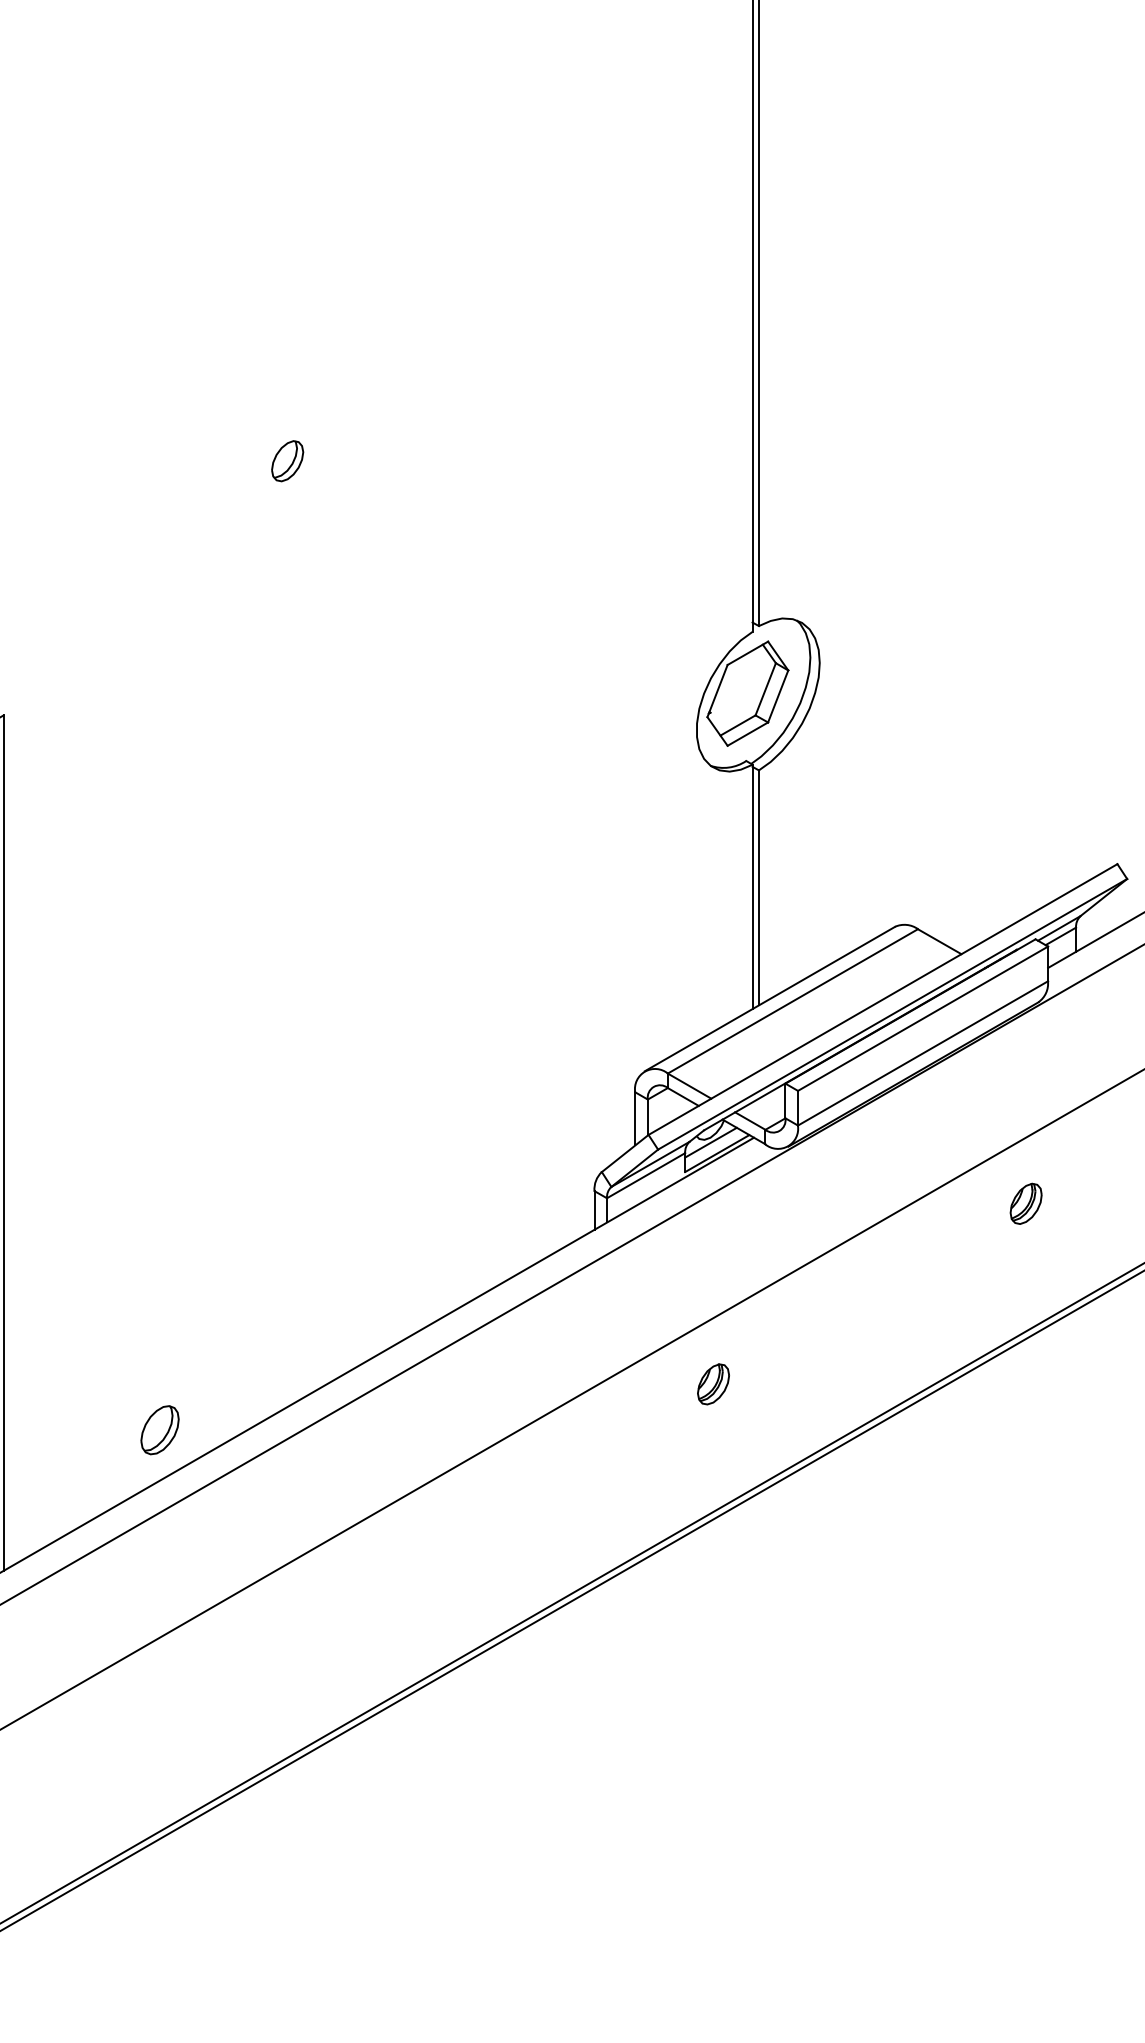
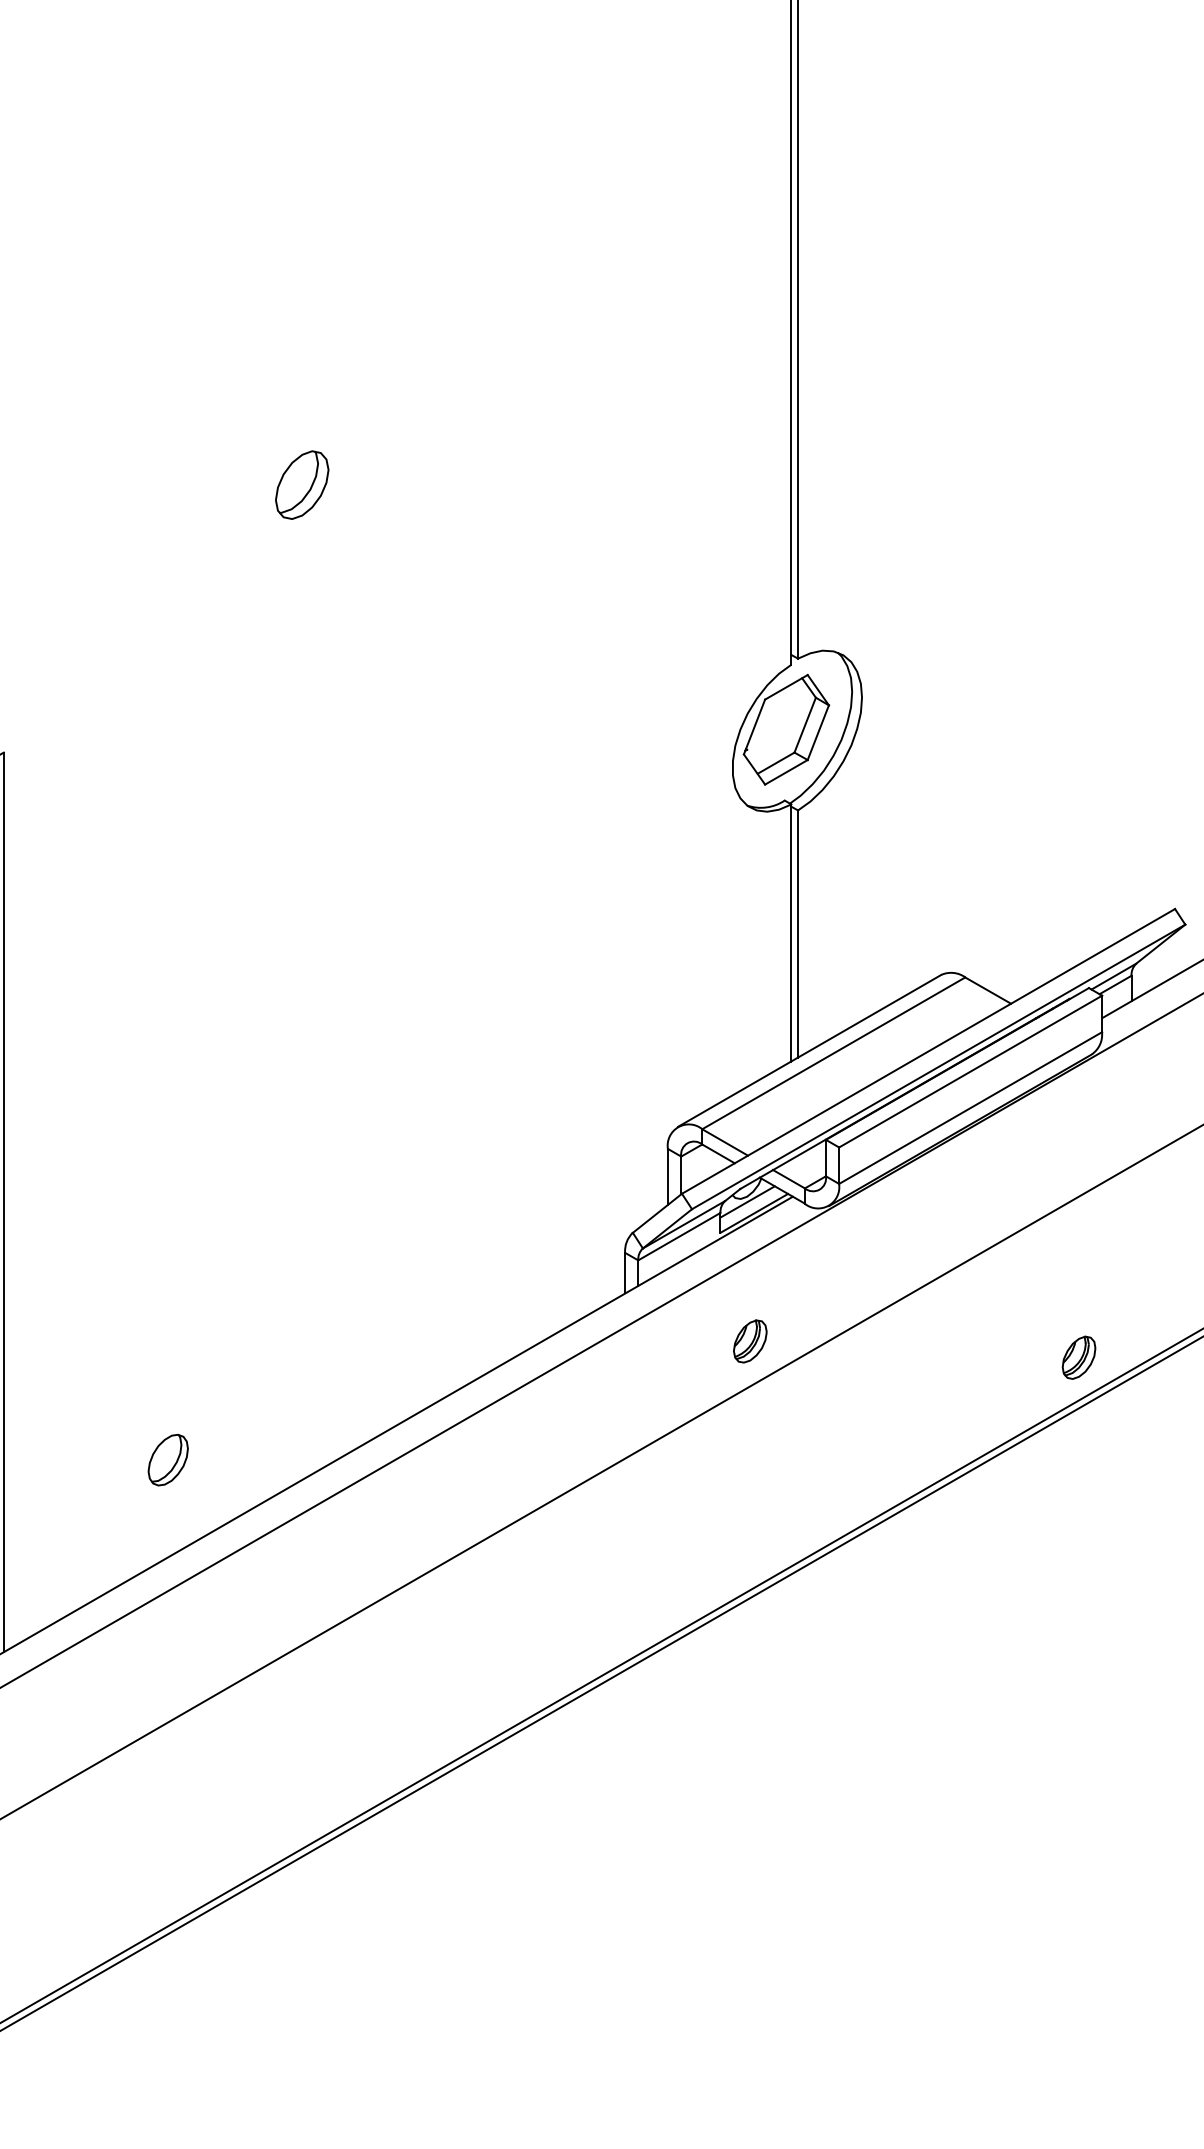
part: (287, 461) -> (302, 485), size x1.6
part: (1025, 1203) -> (1078, 1357), moved
part: (713, 1384) -> (750, 1341), moved
part: (159, 1430) -> (167, 1460), moved

